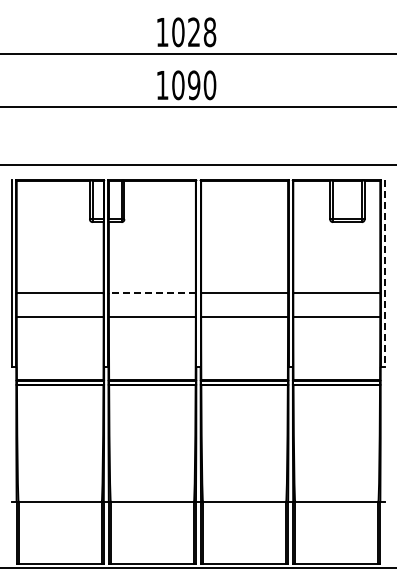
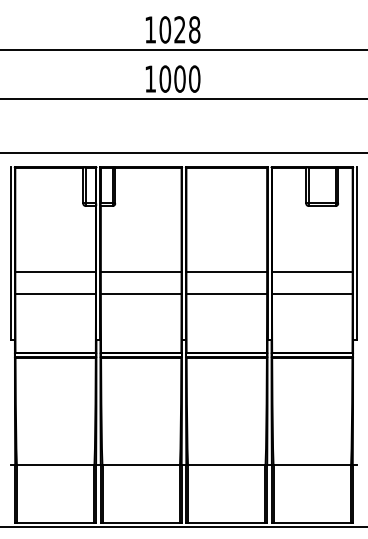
text: (194, 85) -> (180, 79), 1090 -> 1000
line: (385, 274) -> (357, 254), dashed -> solid
line: (151, 293) -> (140, 272), dashed -> solid

